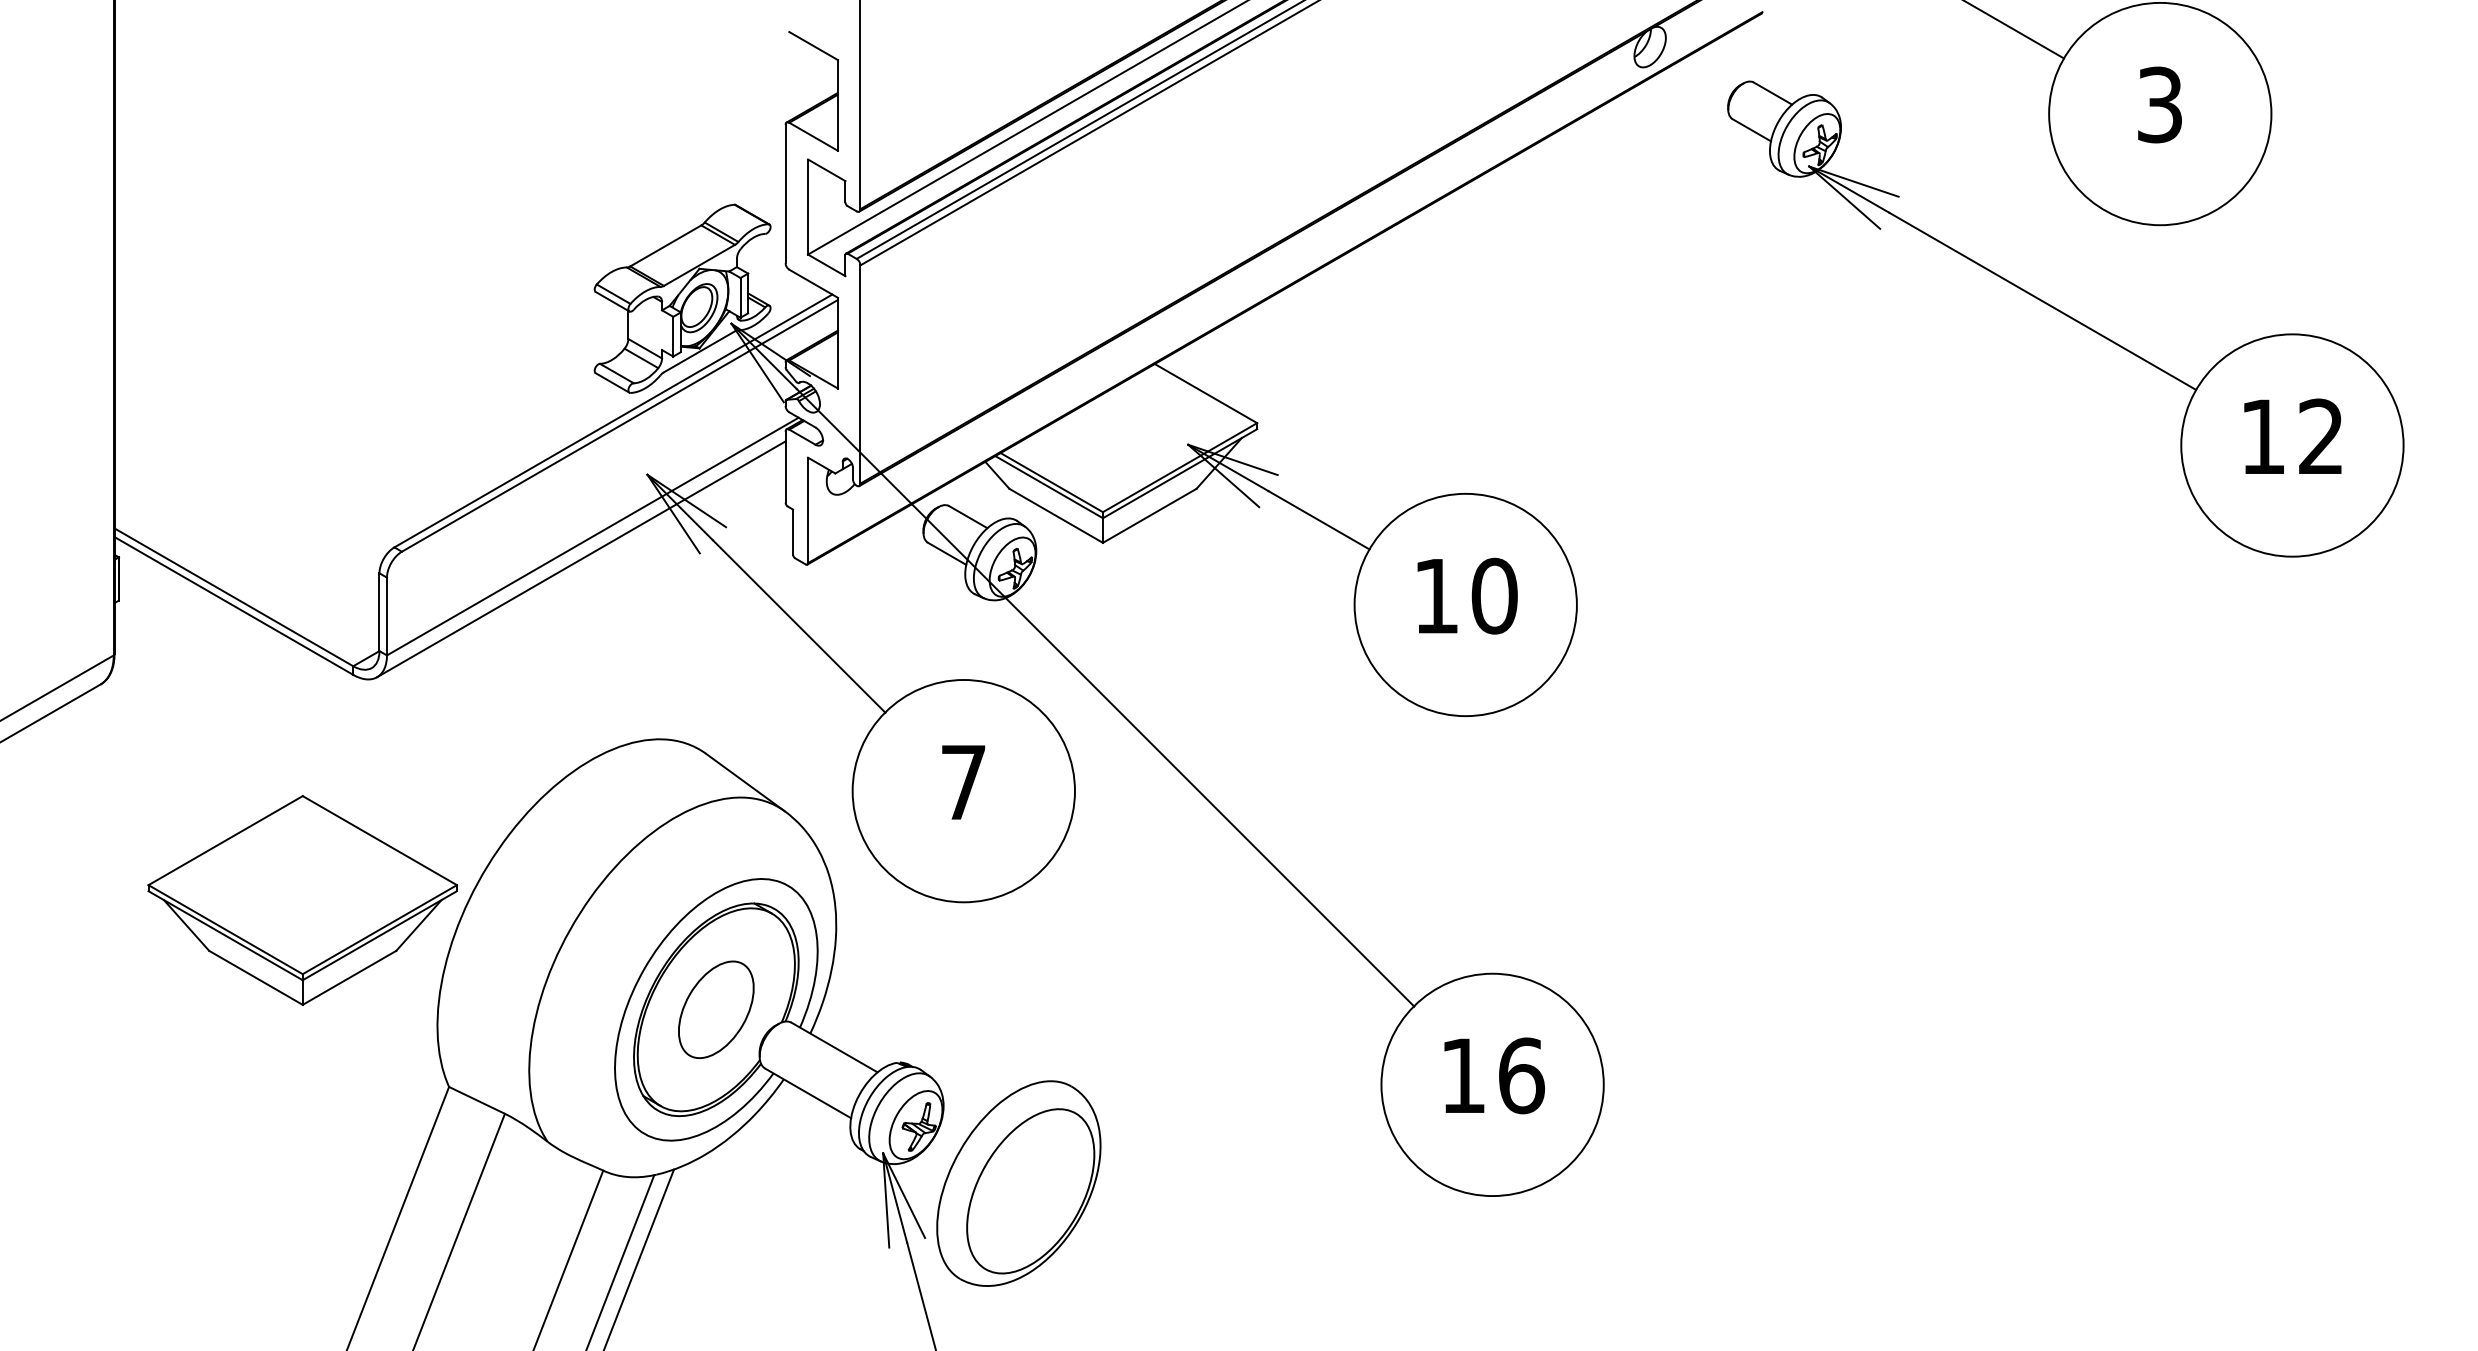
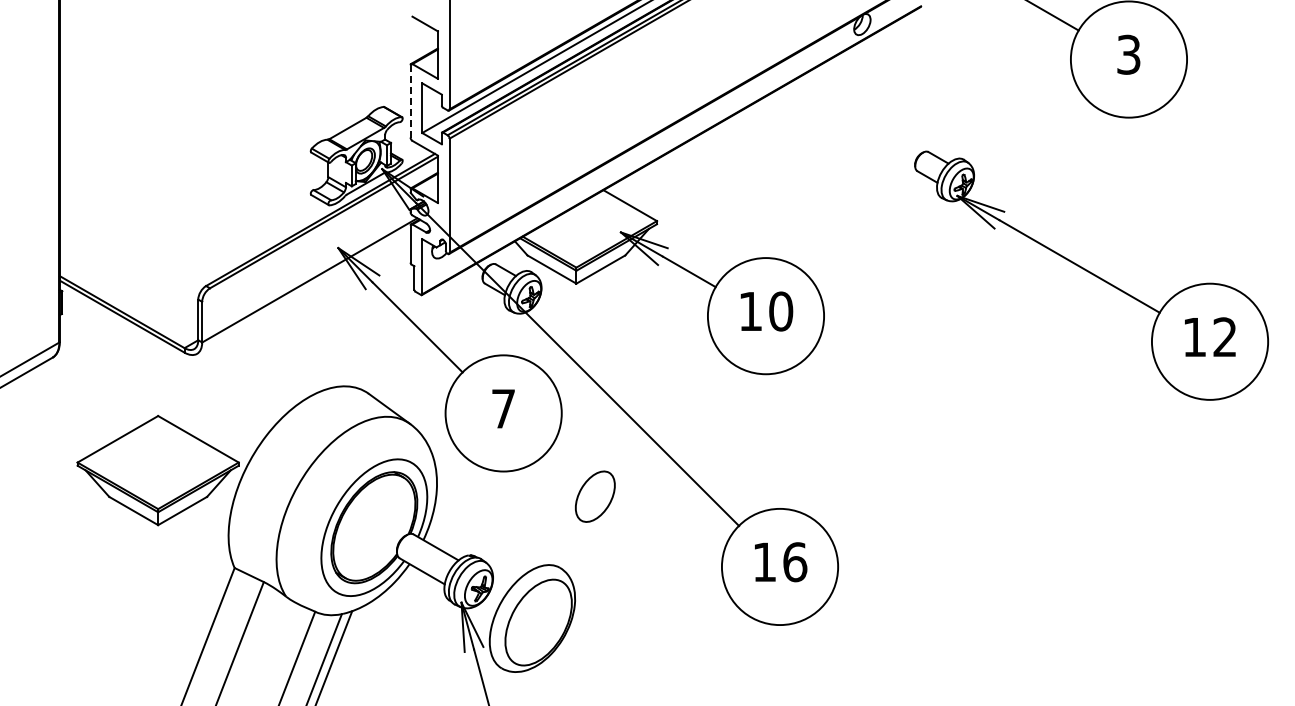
line: (785, 192) -> (410, 100), solid -> dashed
part: (2065, 318) -> (1091, 275), moved
line: (580, 557) -> (303, 291), removed
part: (716, 1009) -> (595, 496), moved

